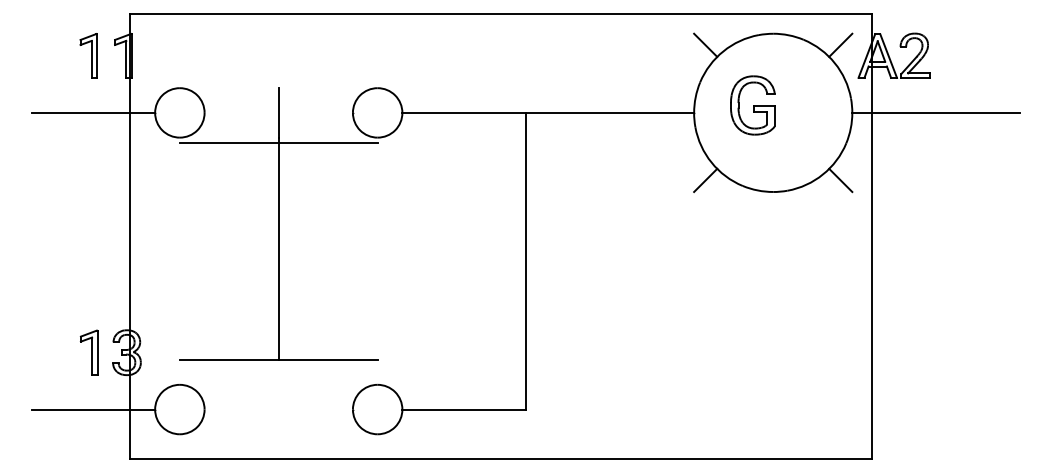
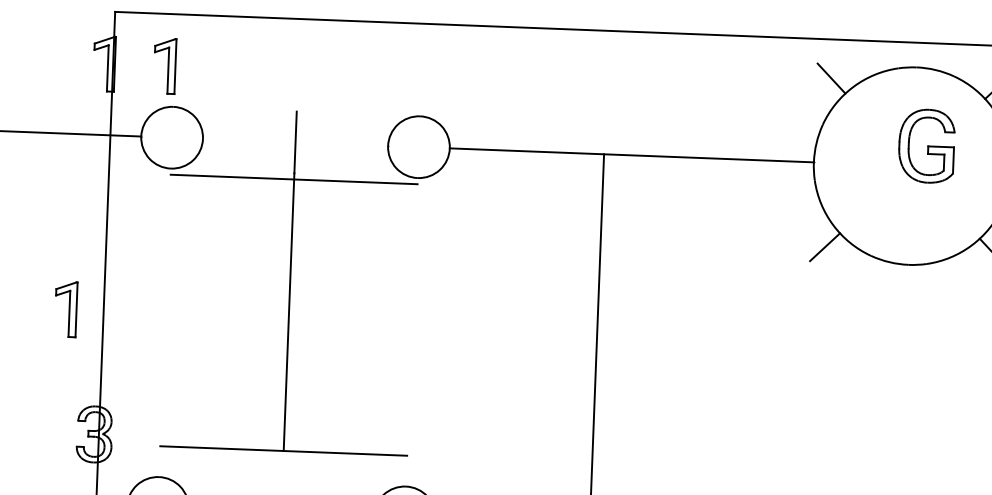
part: (88, 55) -> (164, 65), moved
part: (752, 105) -> (926, 146), moved
part: (88, 352) -> (65, 309), moved

